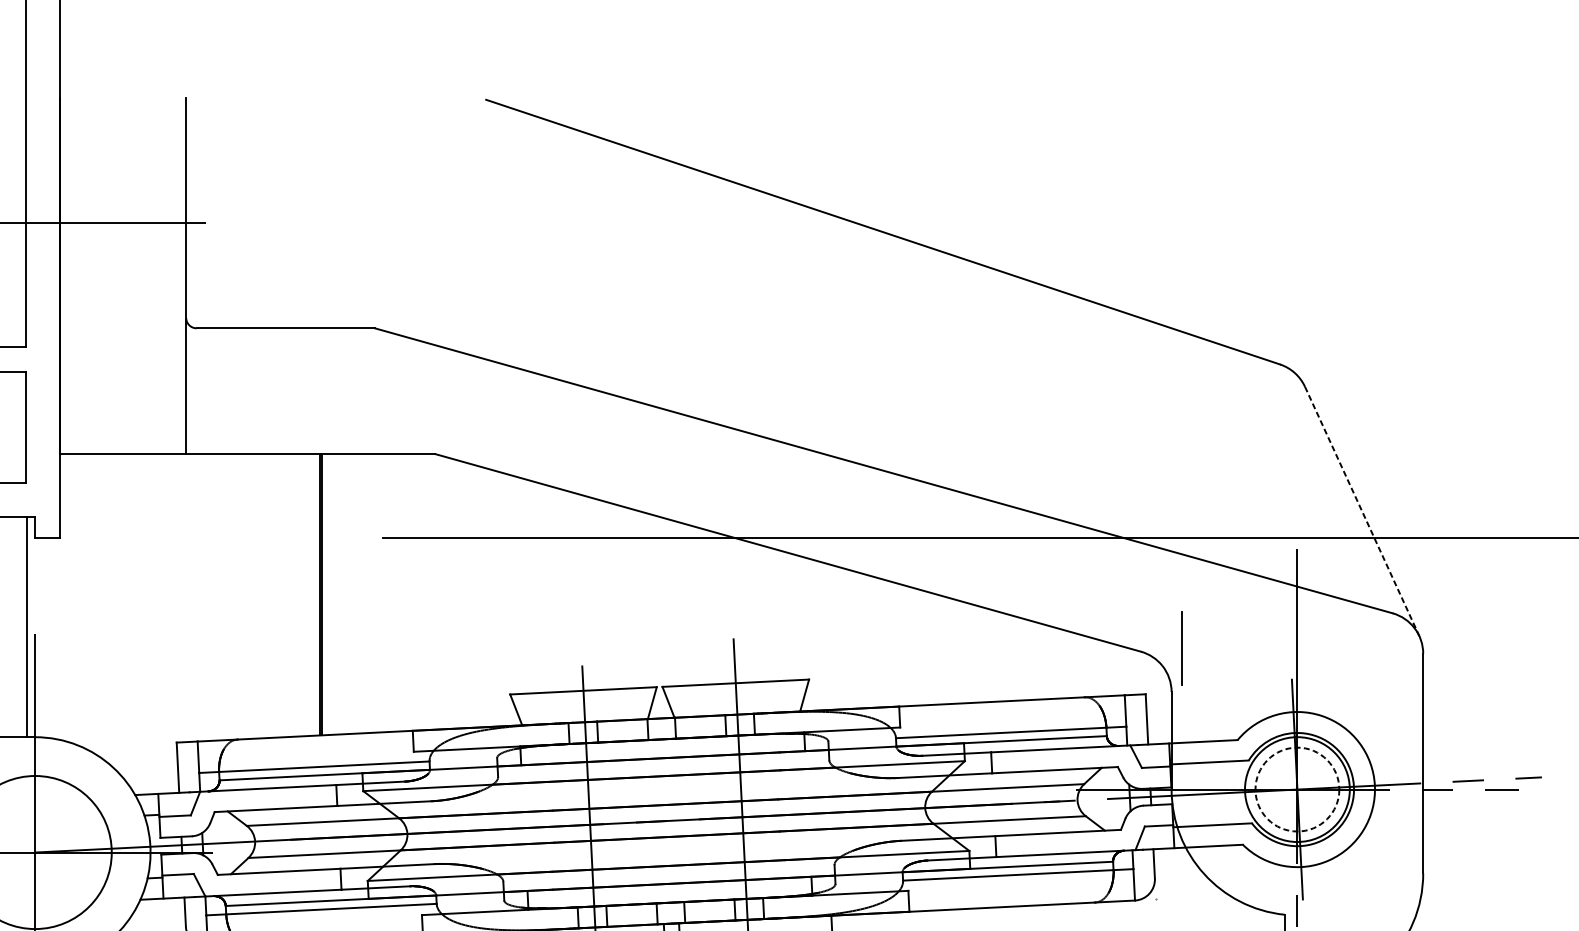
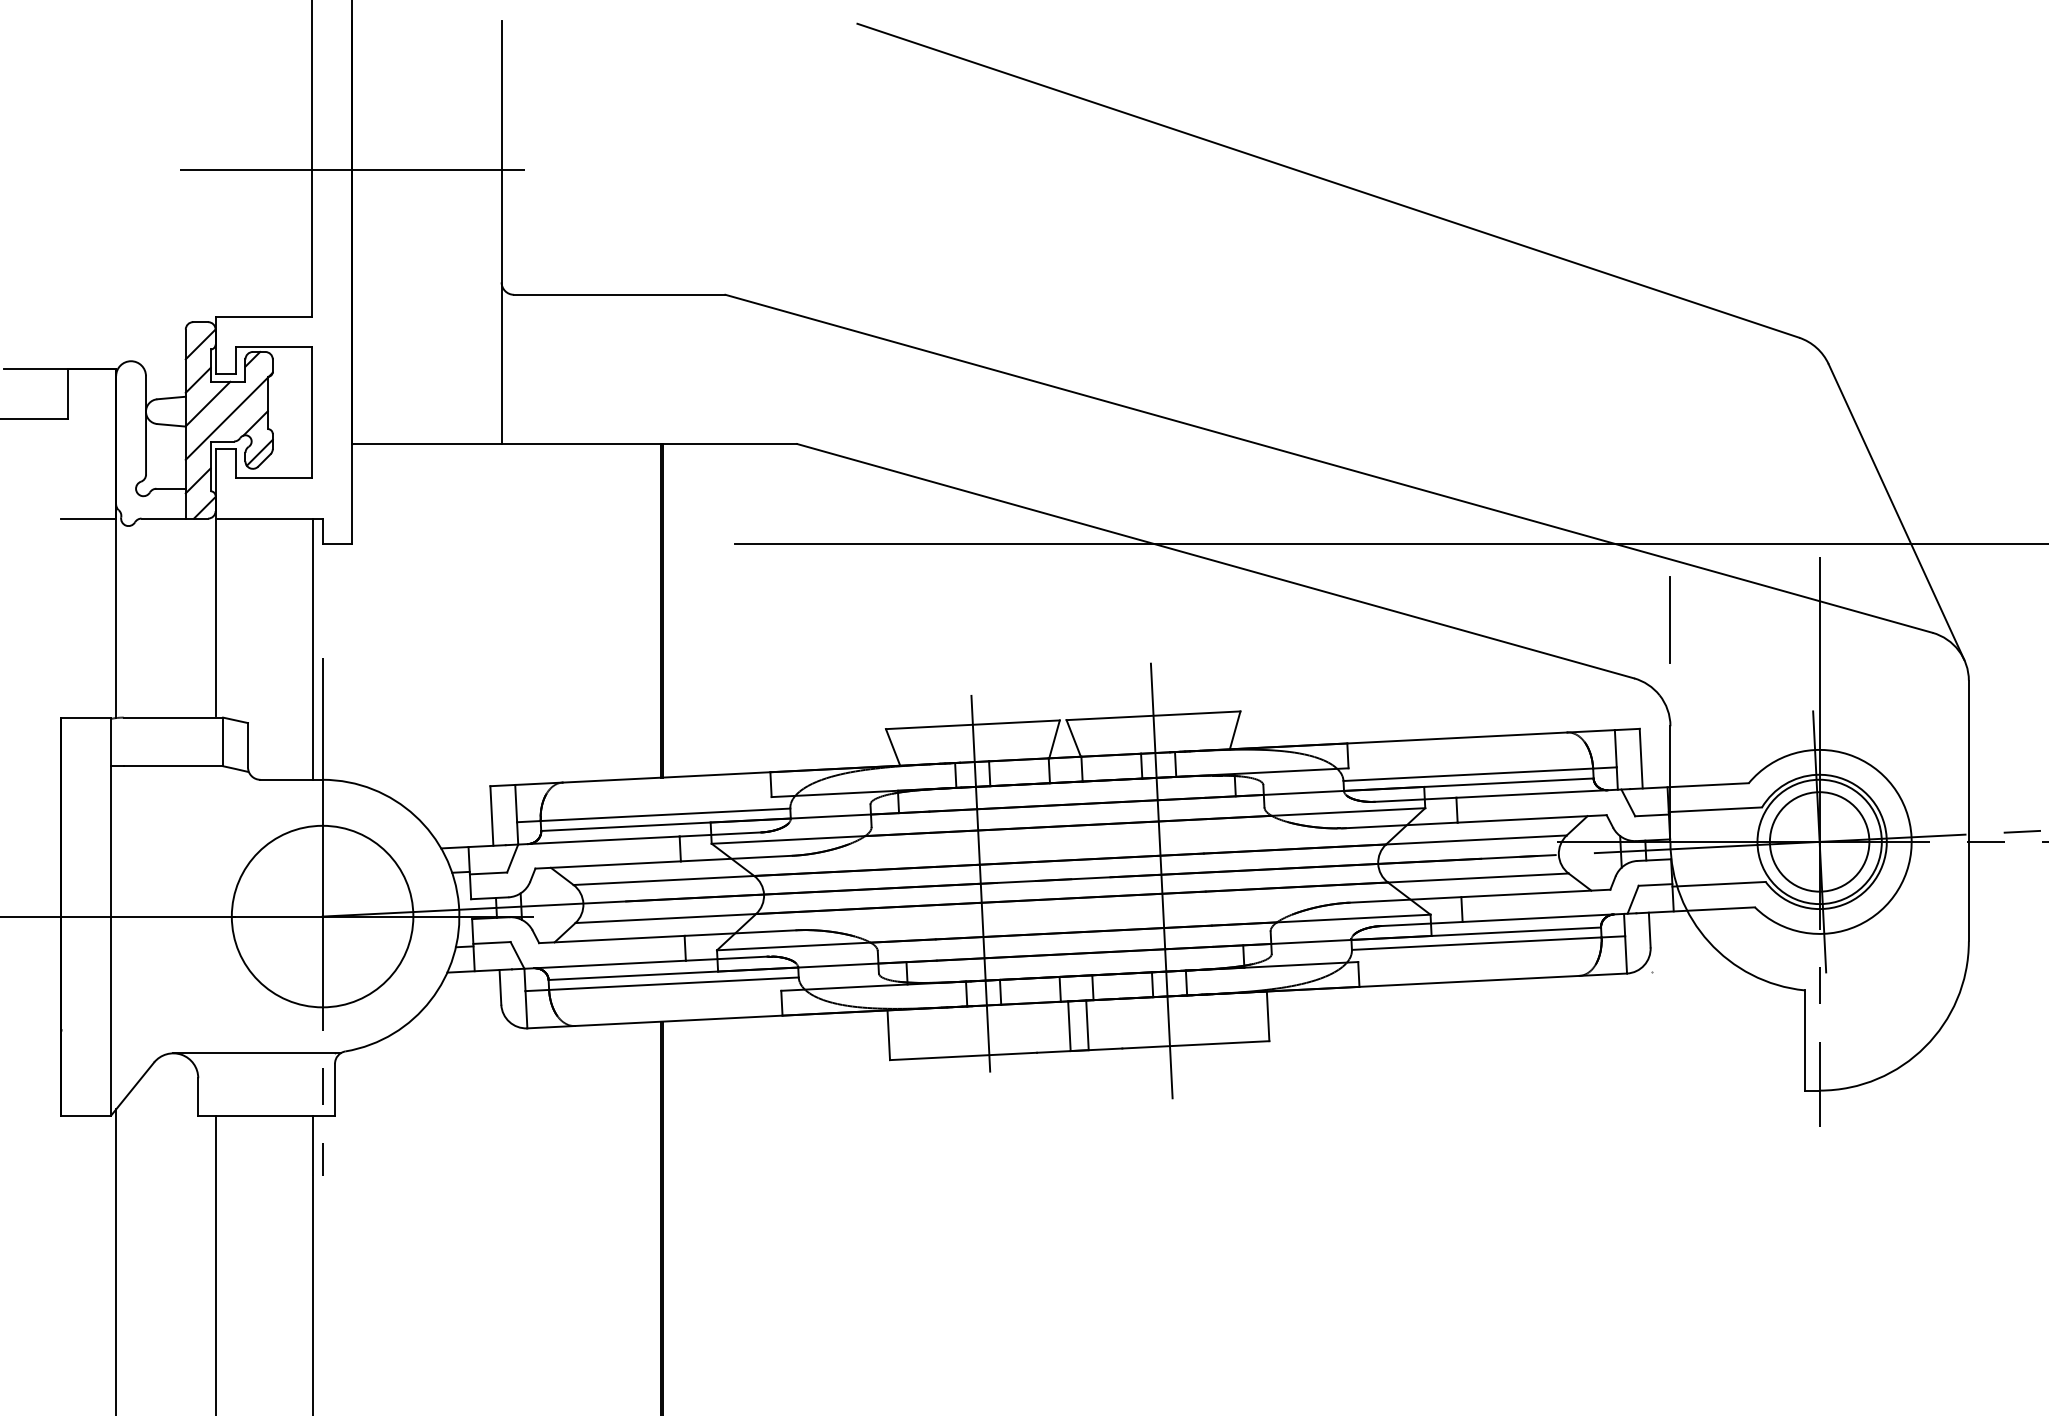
line: (1362, 511) -> (1896, 512), dashed -> solid
line: (1180, 647) -> (1669, 619), moved
circle: (1297, 789) -> (1819, 841), dashed -> solid

